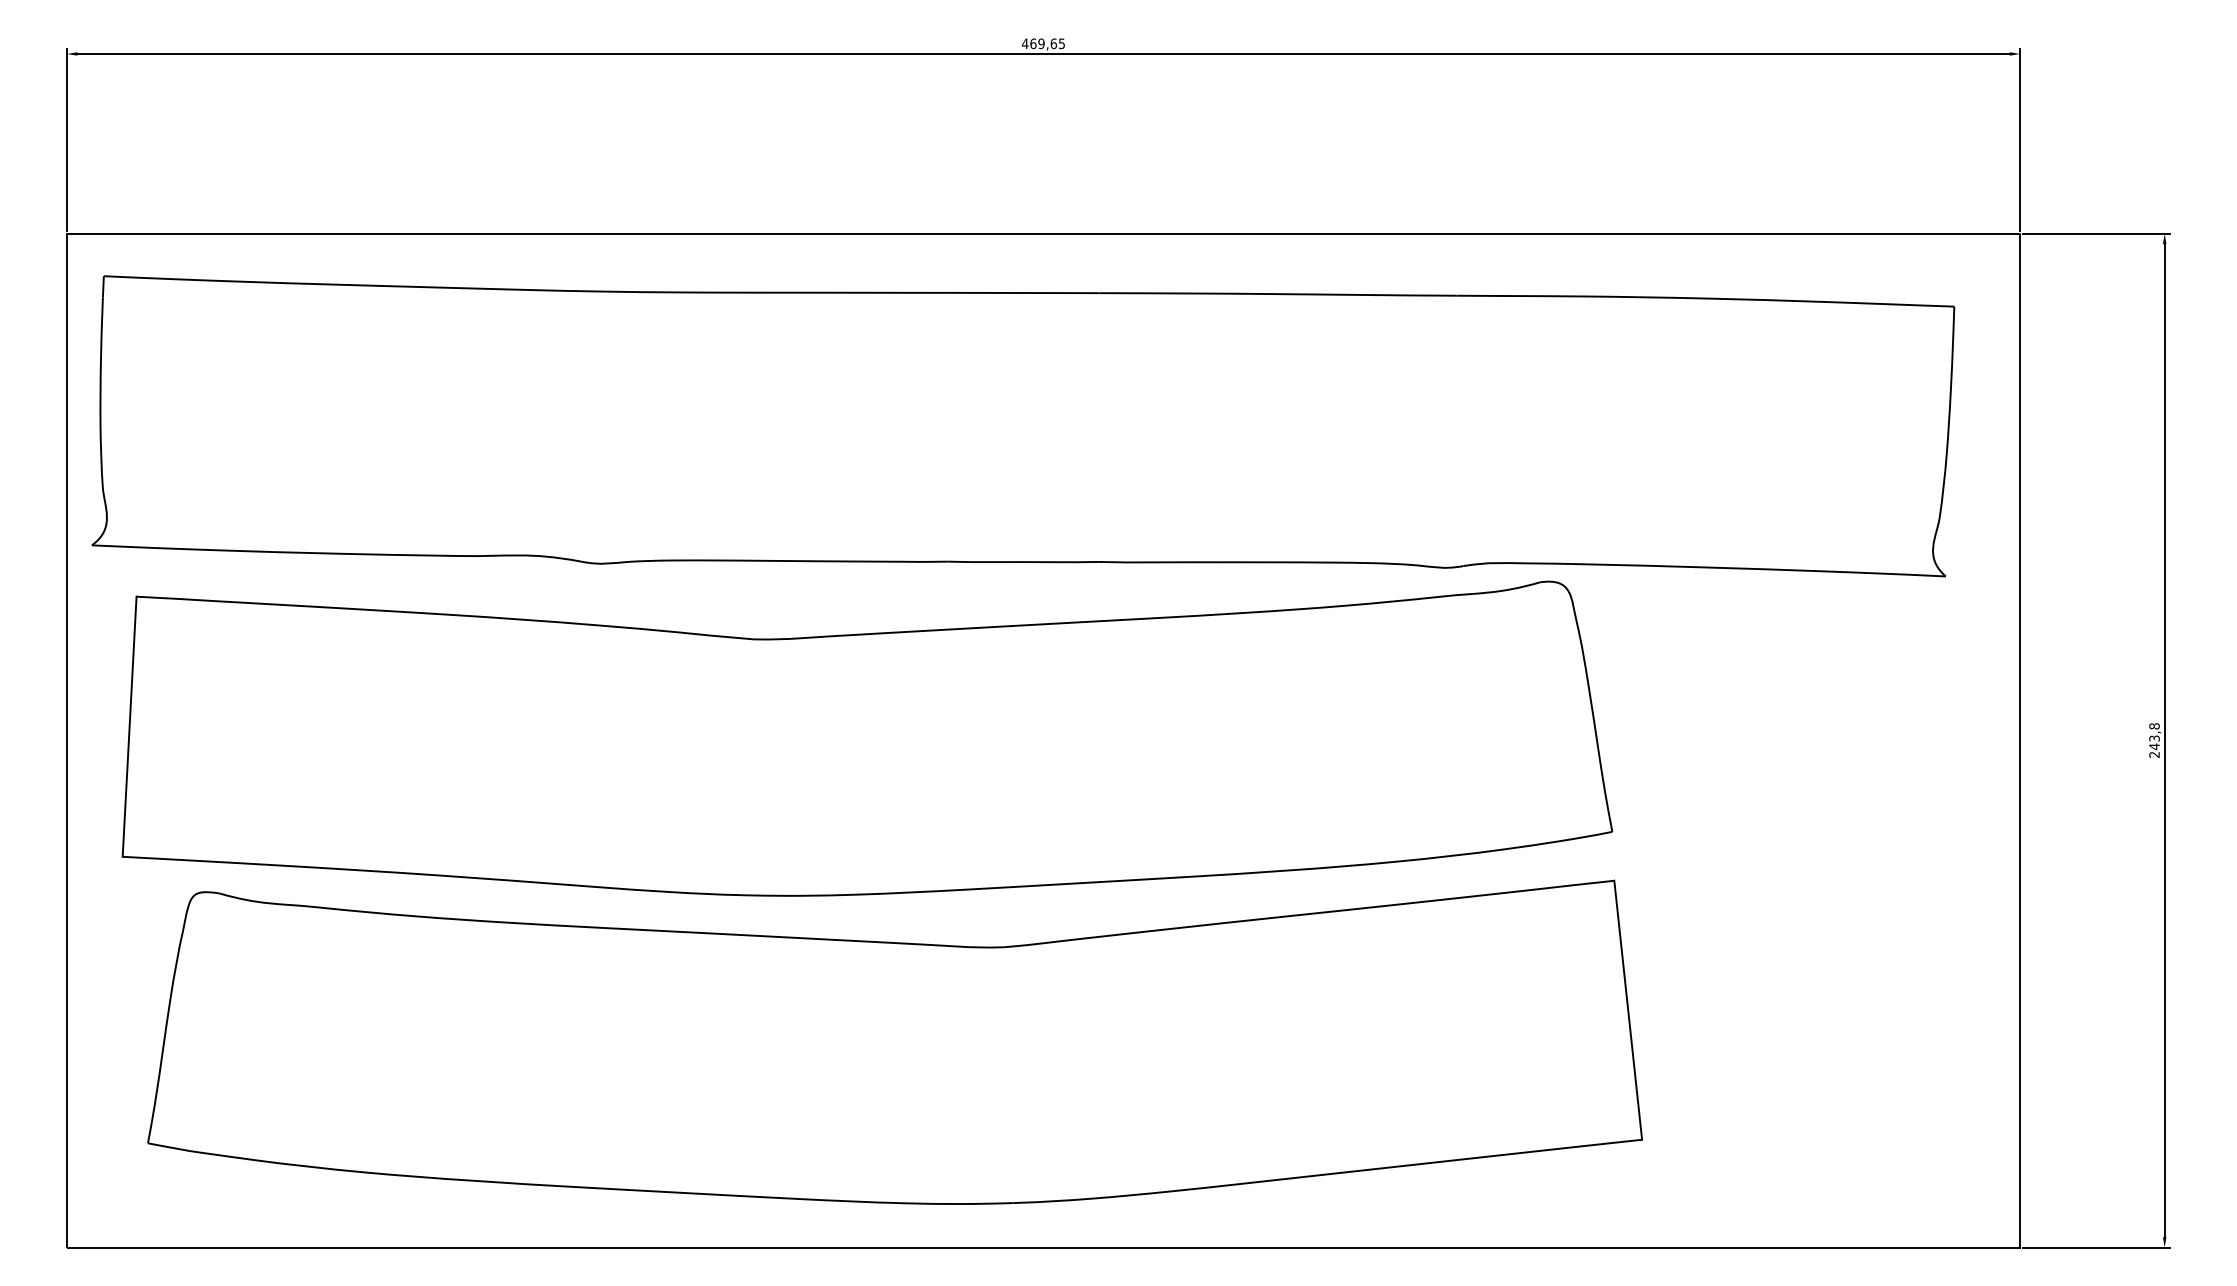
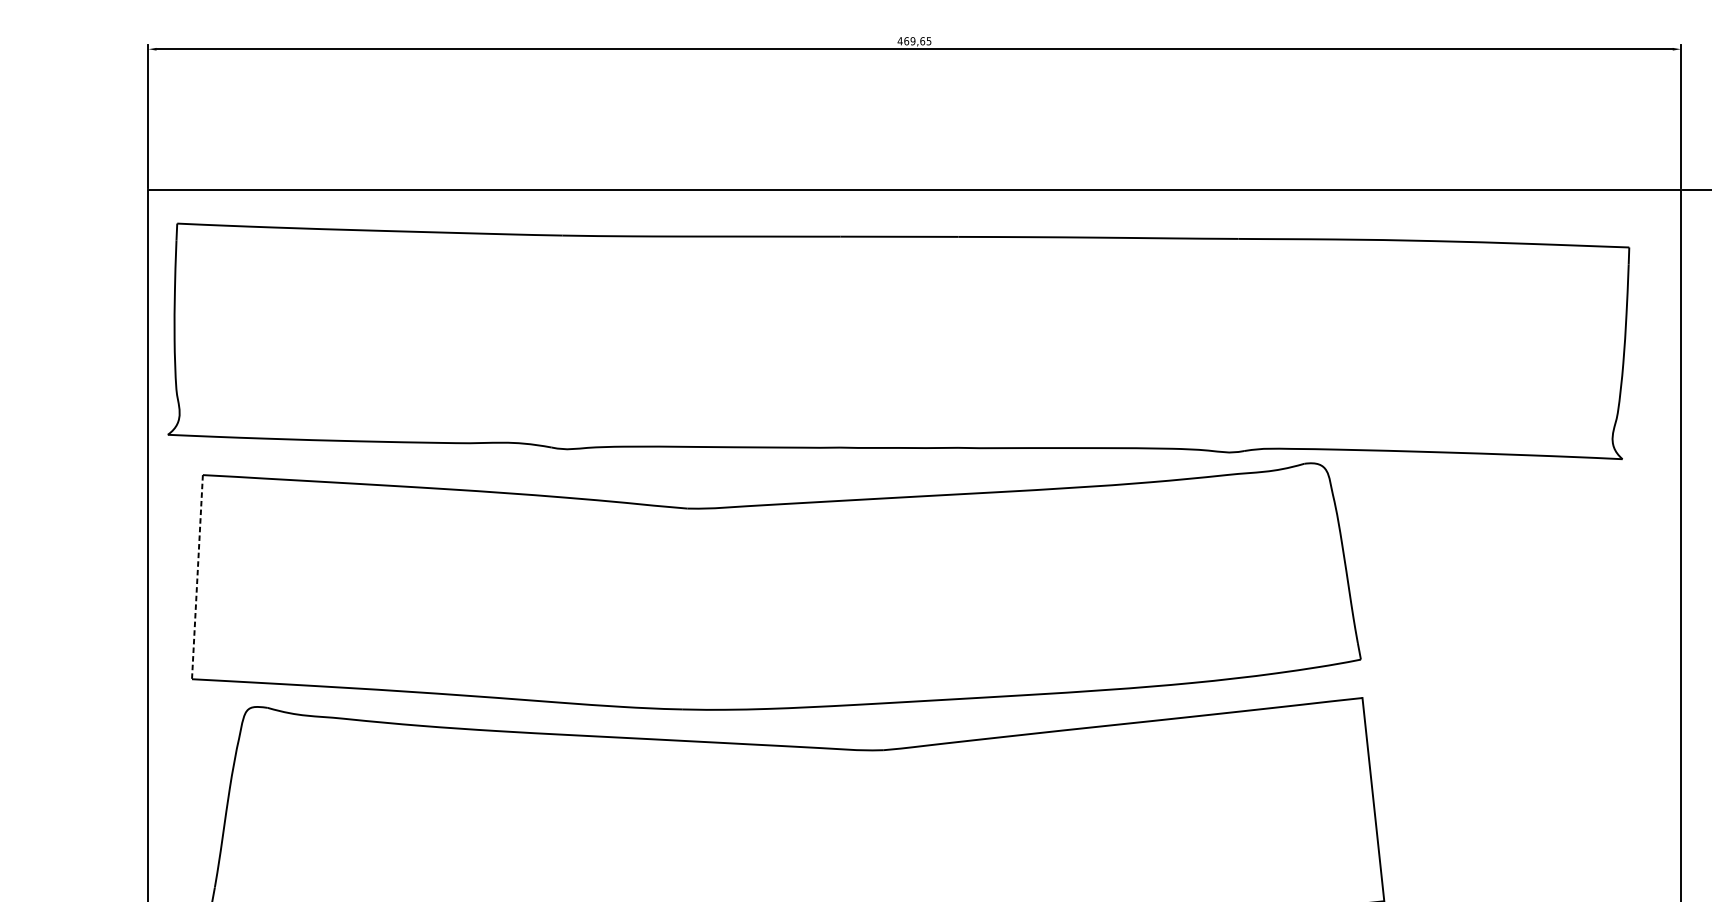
line: (129, 727) -> (197, 577), solid -> dashed

